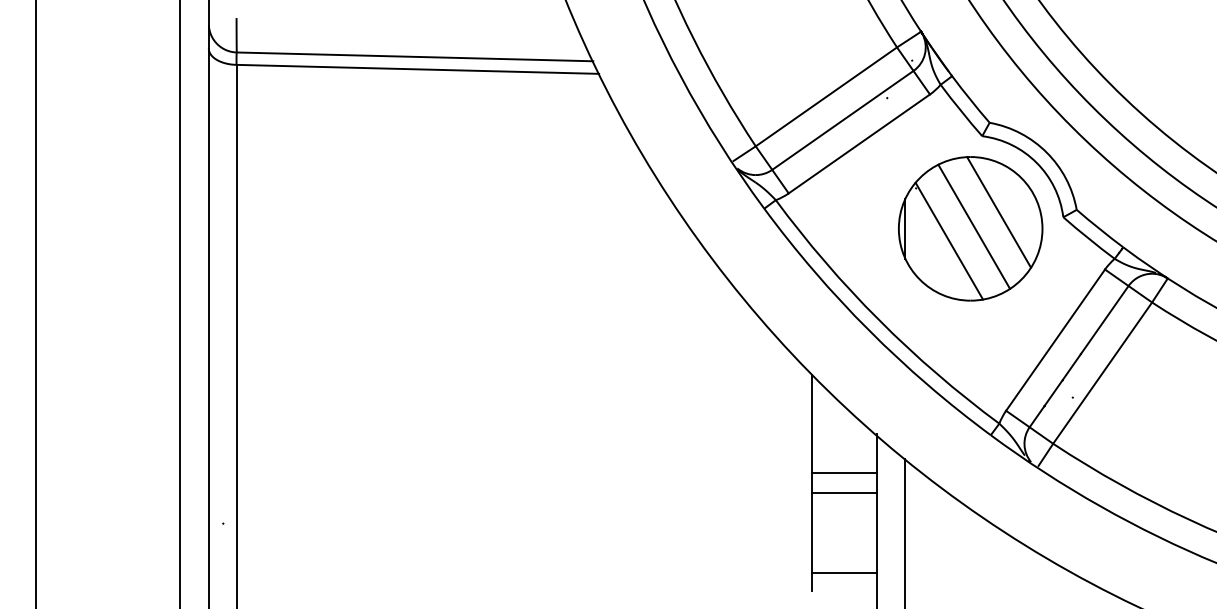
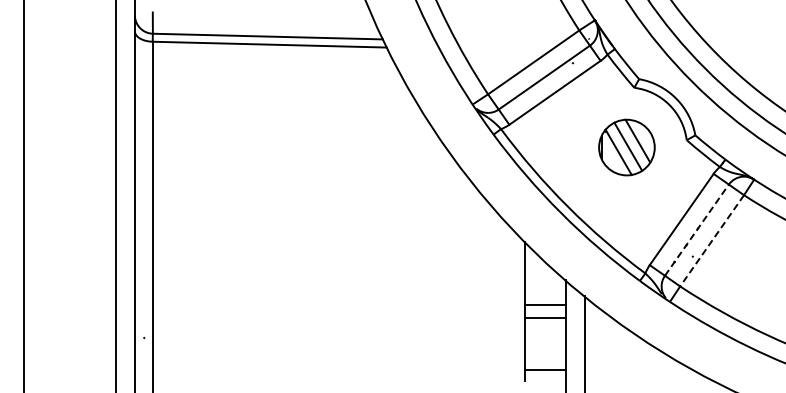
part: (970, 228) -> (626, 147), size x0.6
line: (1078, 357) -> (696, 230), solid -> dashed
line: (1103, 372) -> (712, 240), solid -> dashed

